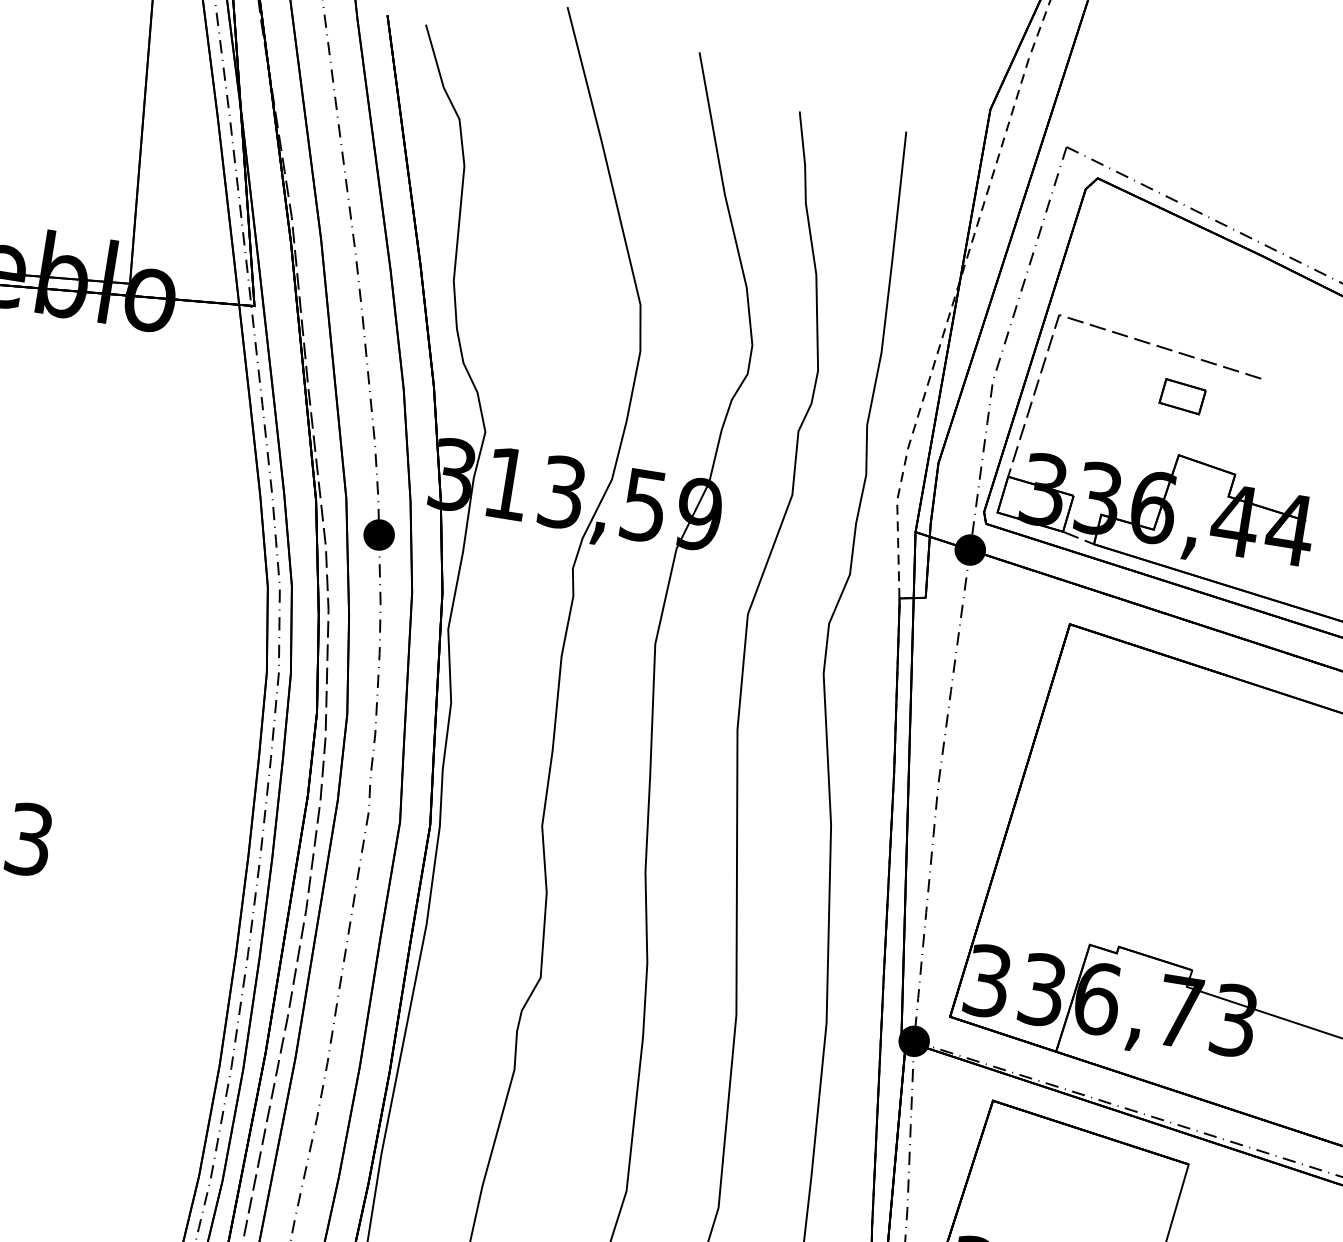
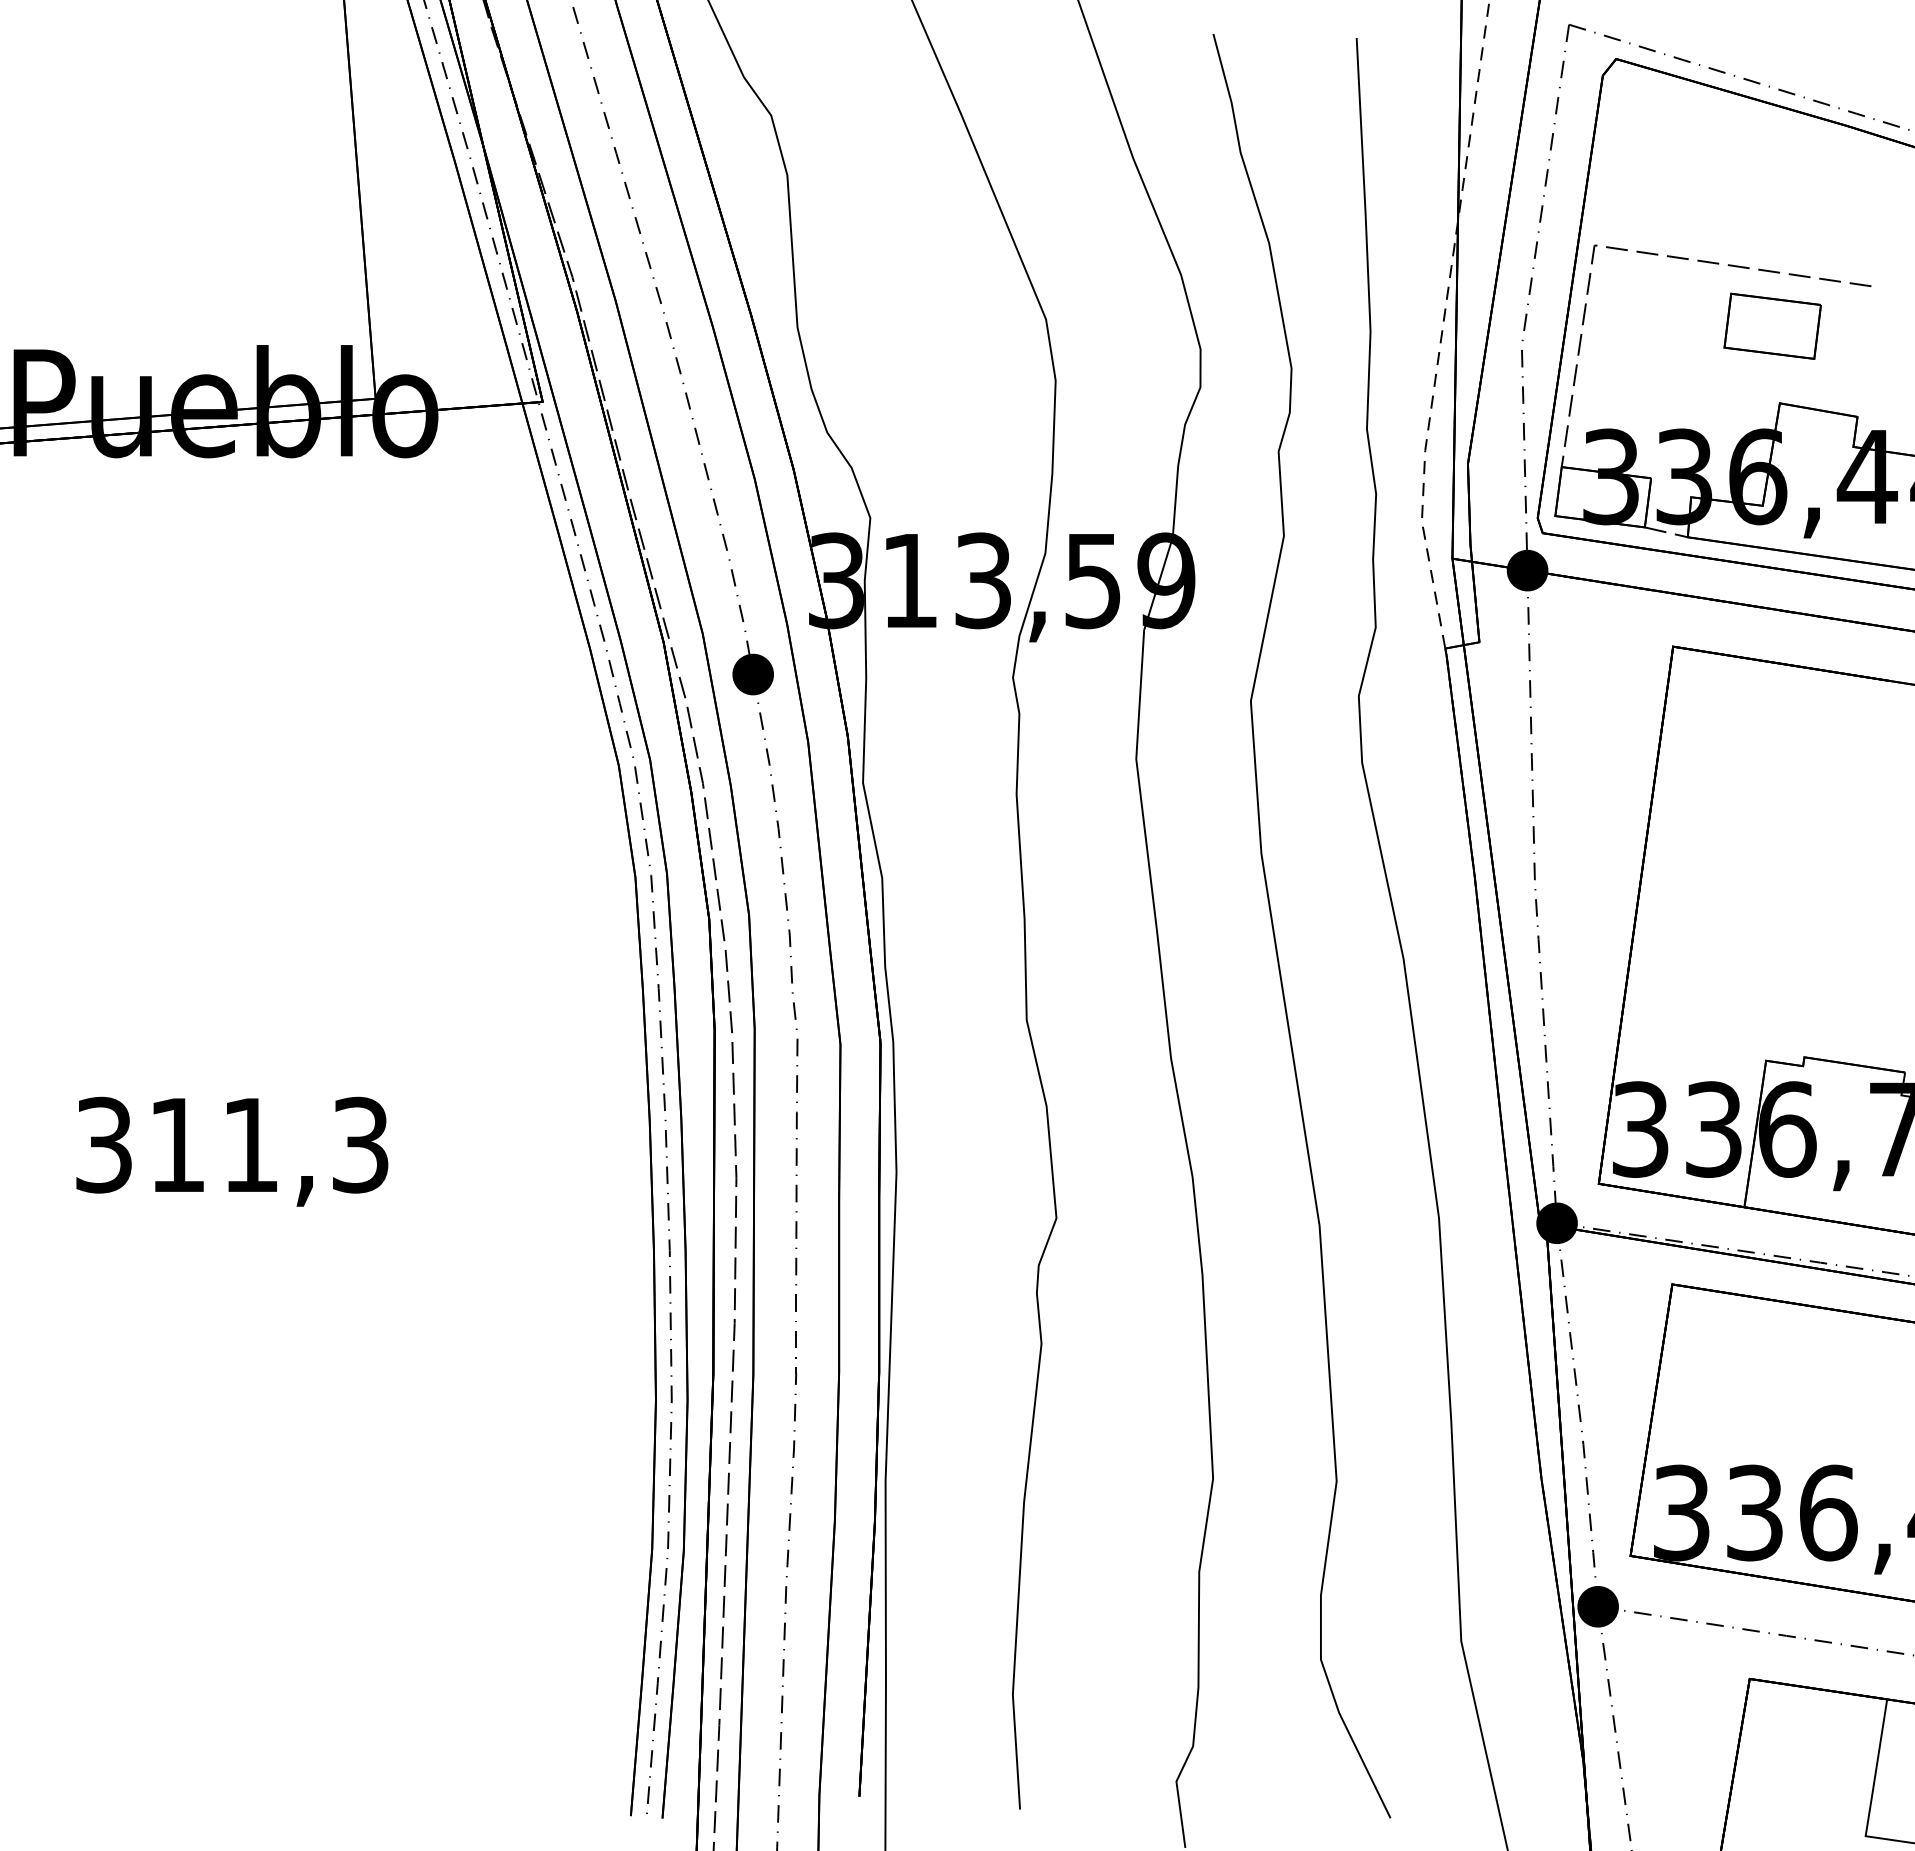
part: (1182, 396) -> (1772, 325), size x1.67

